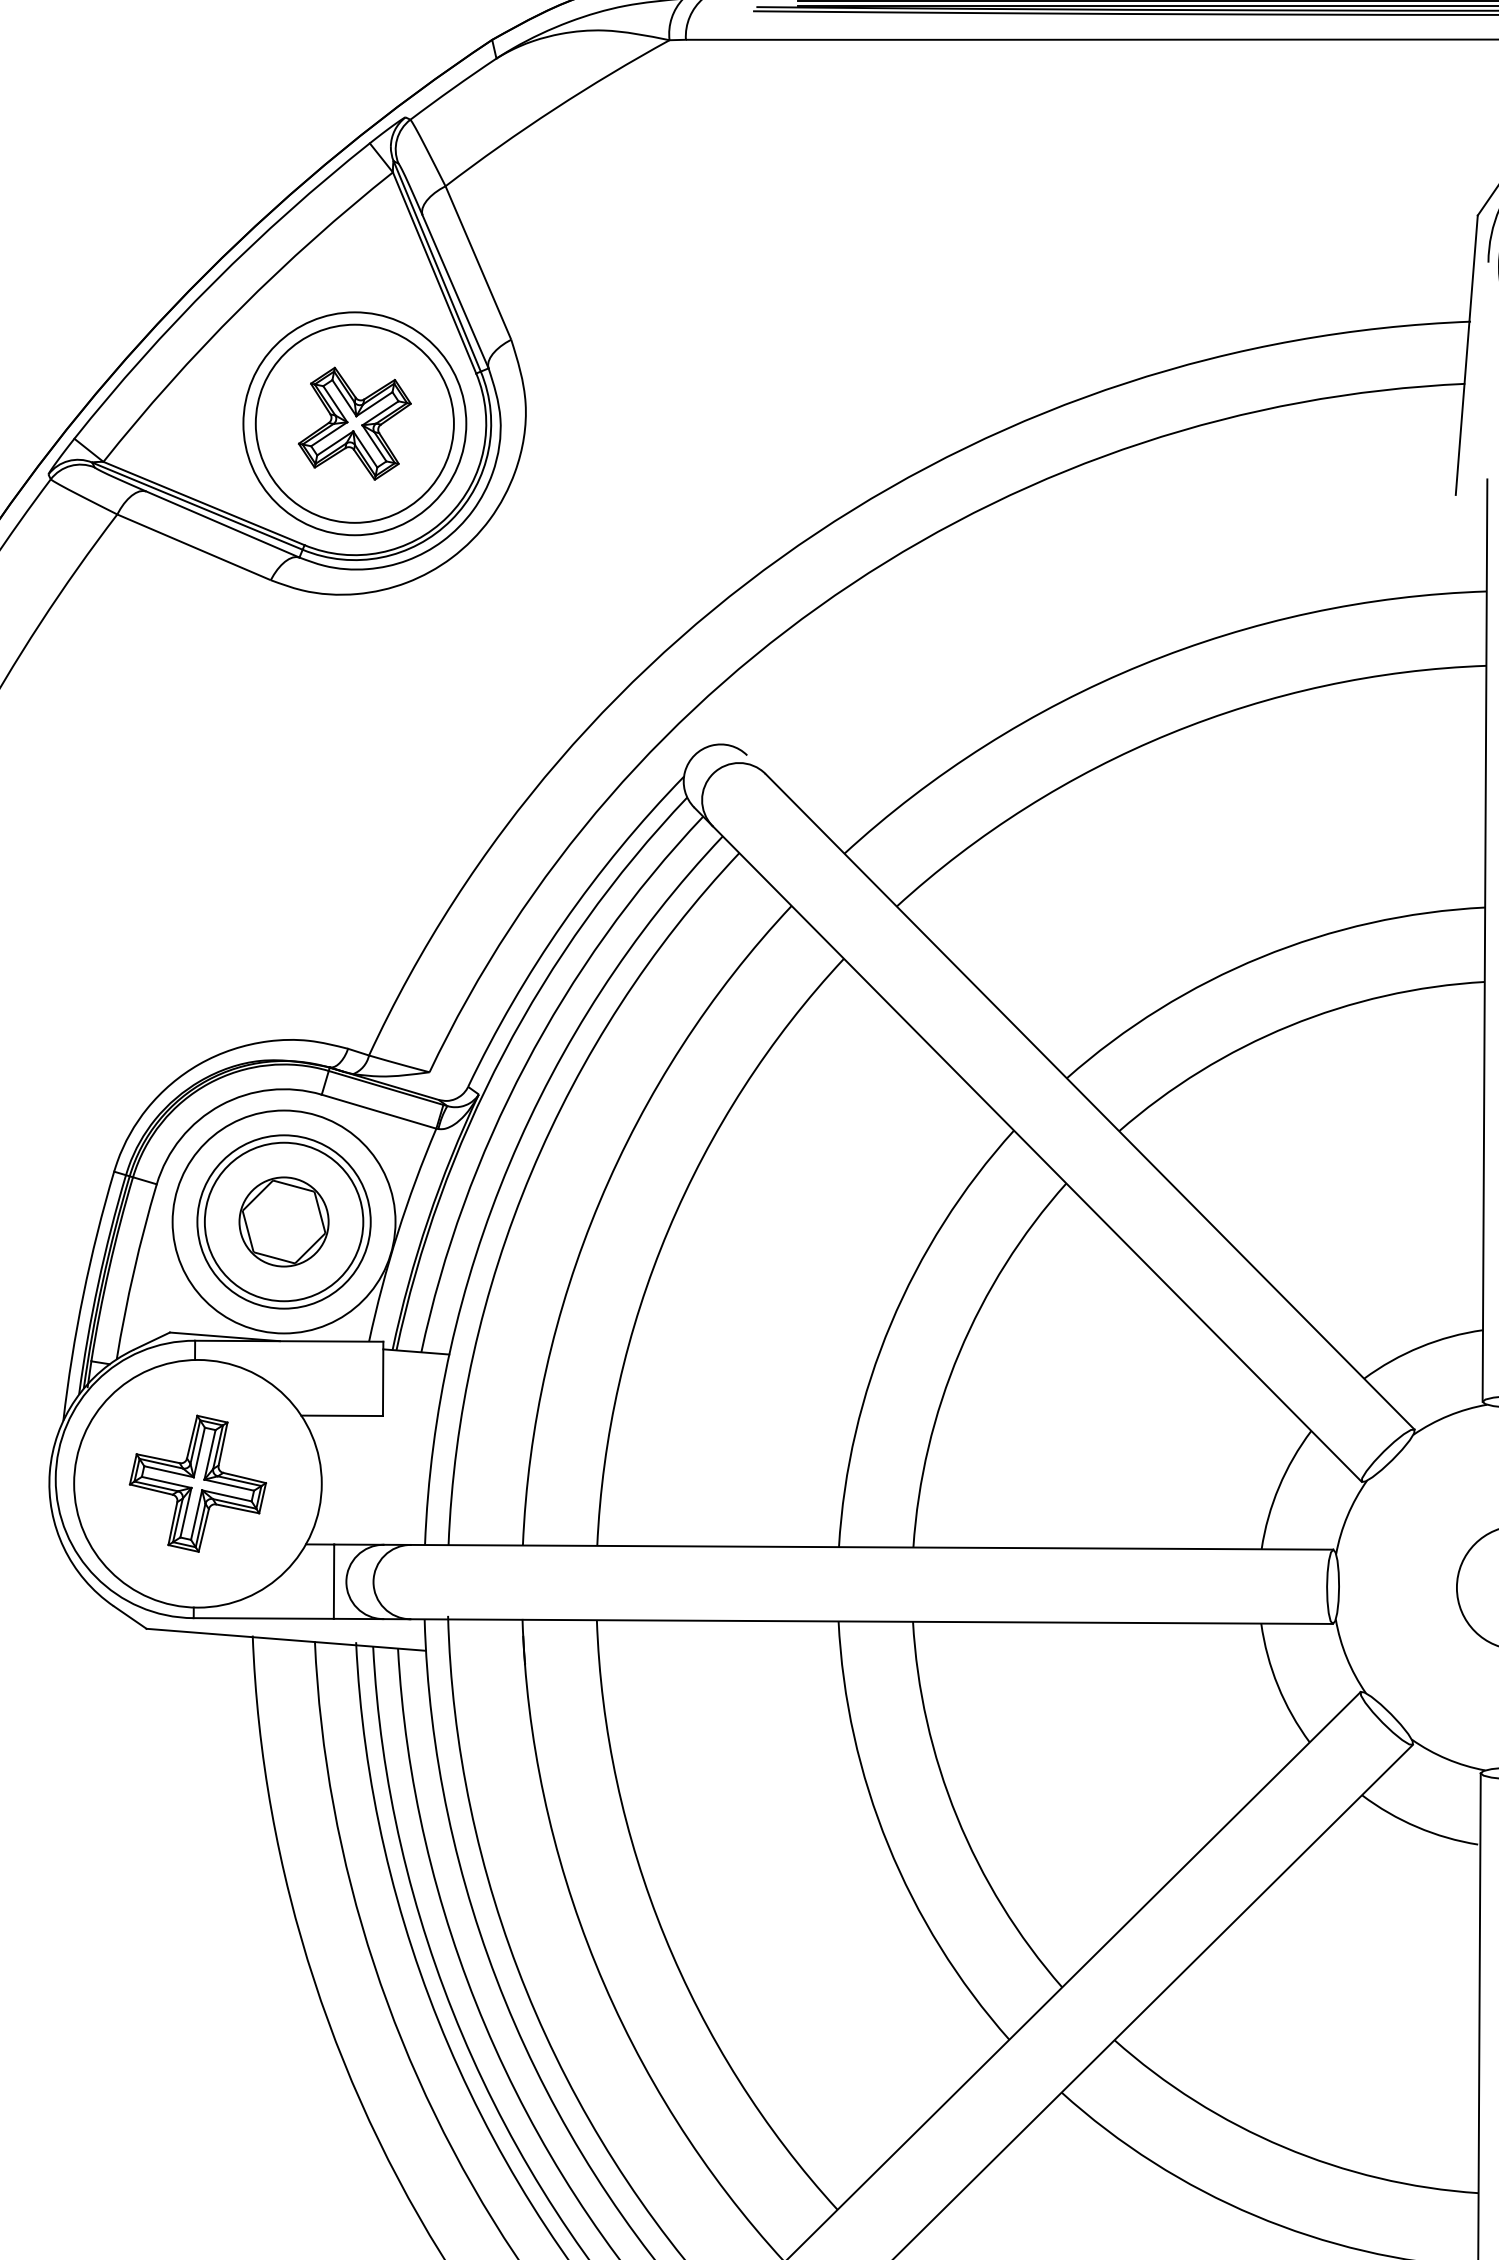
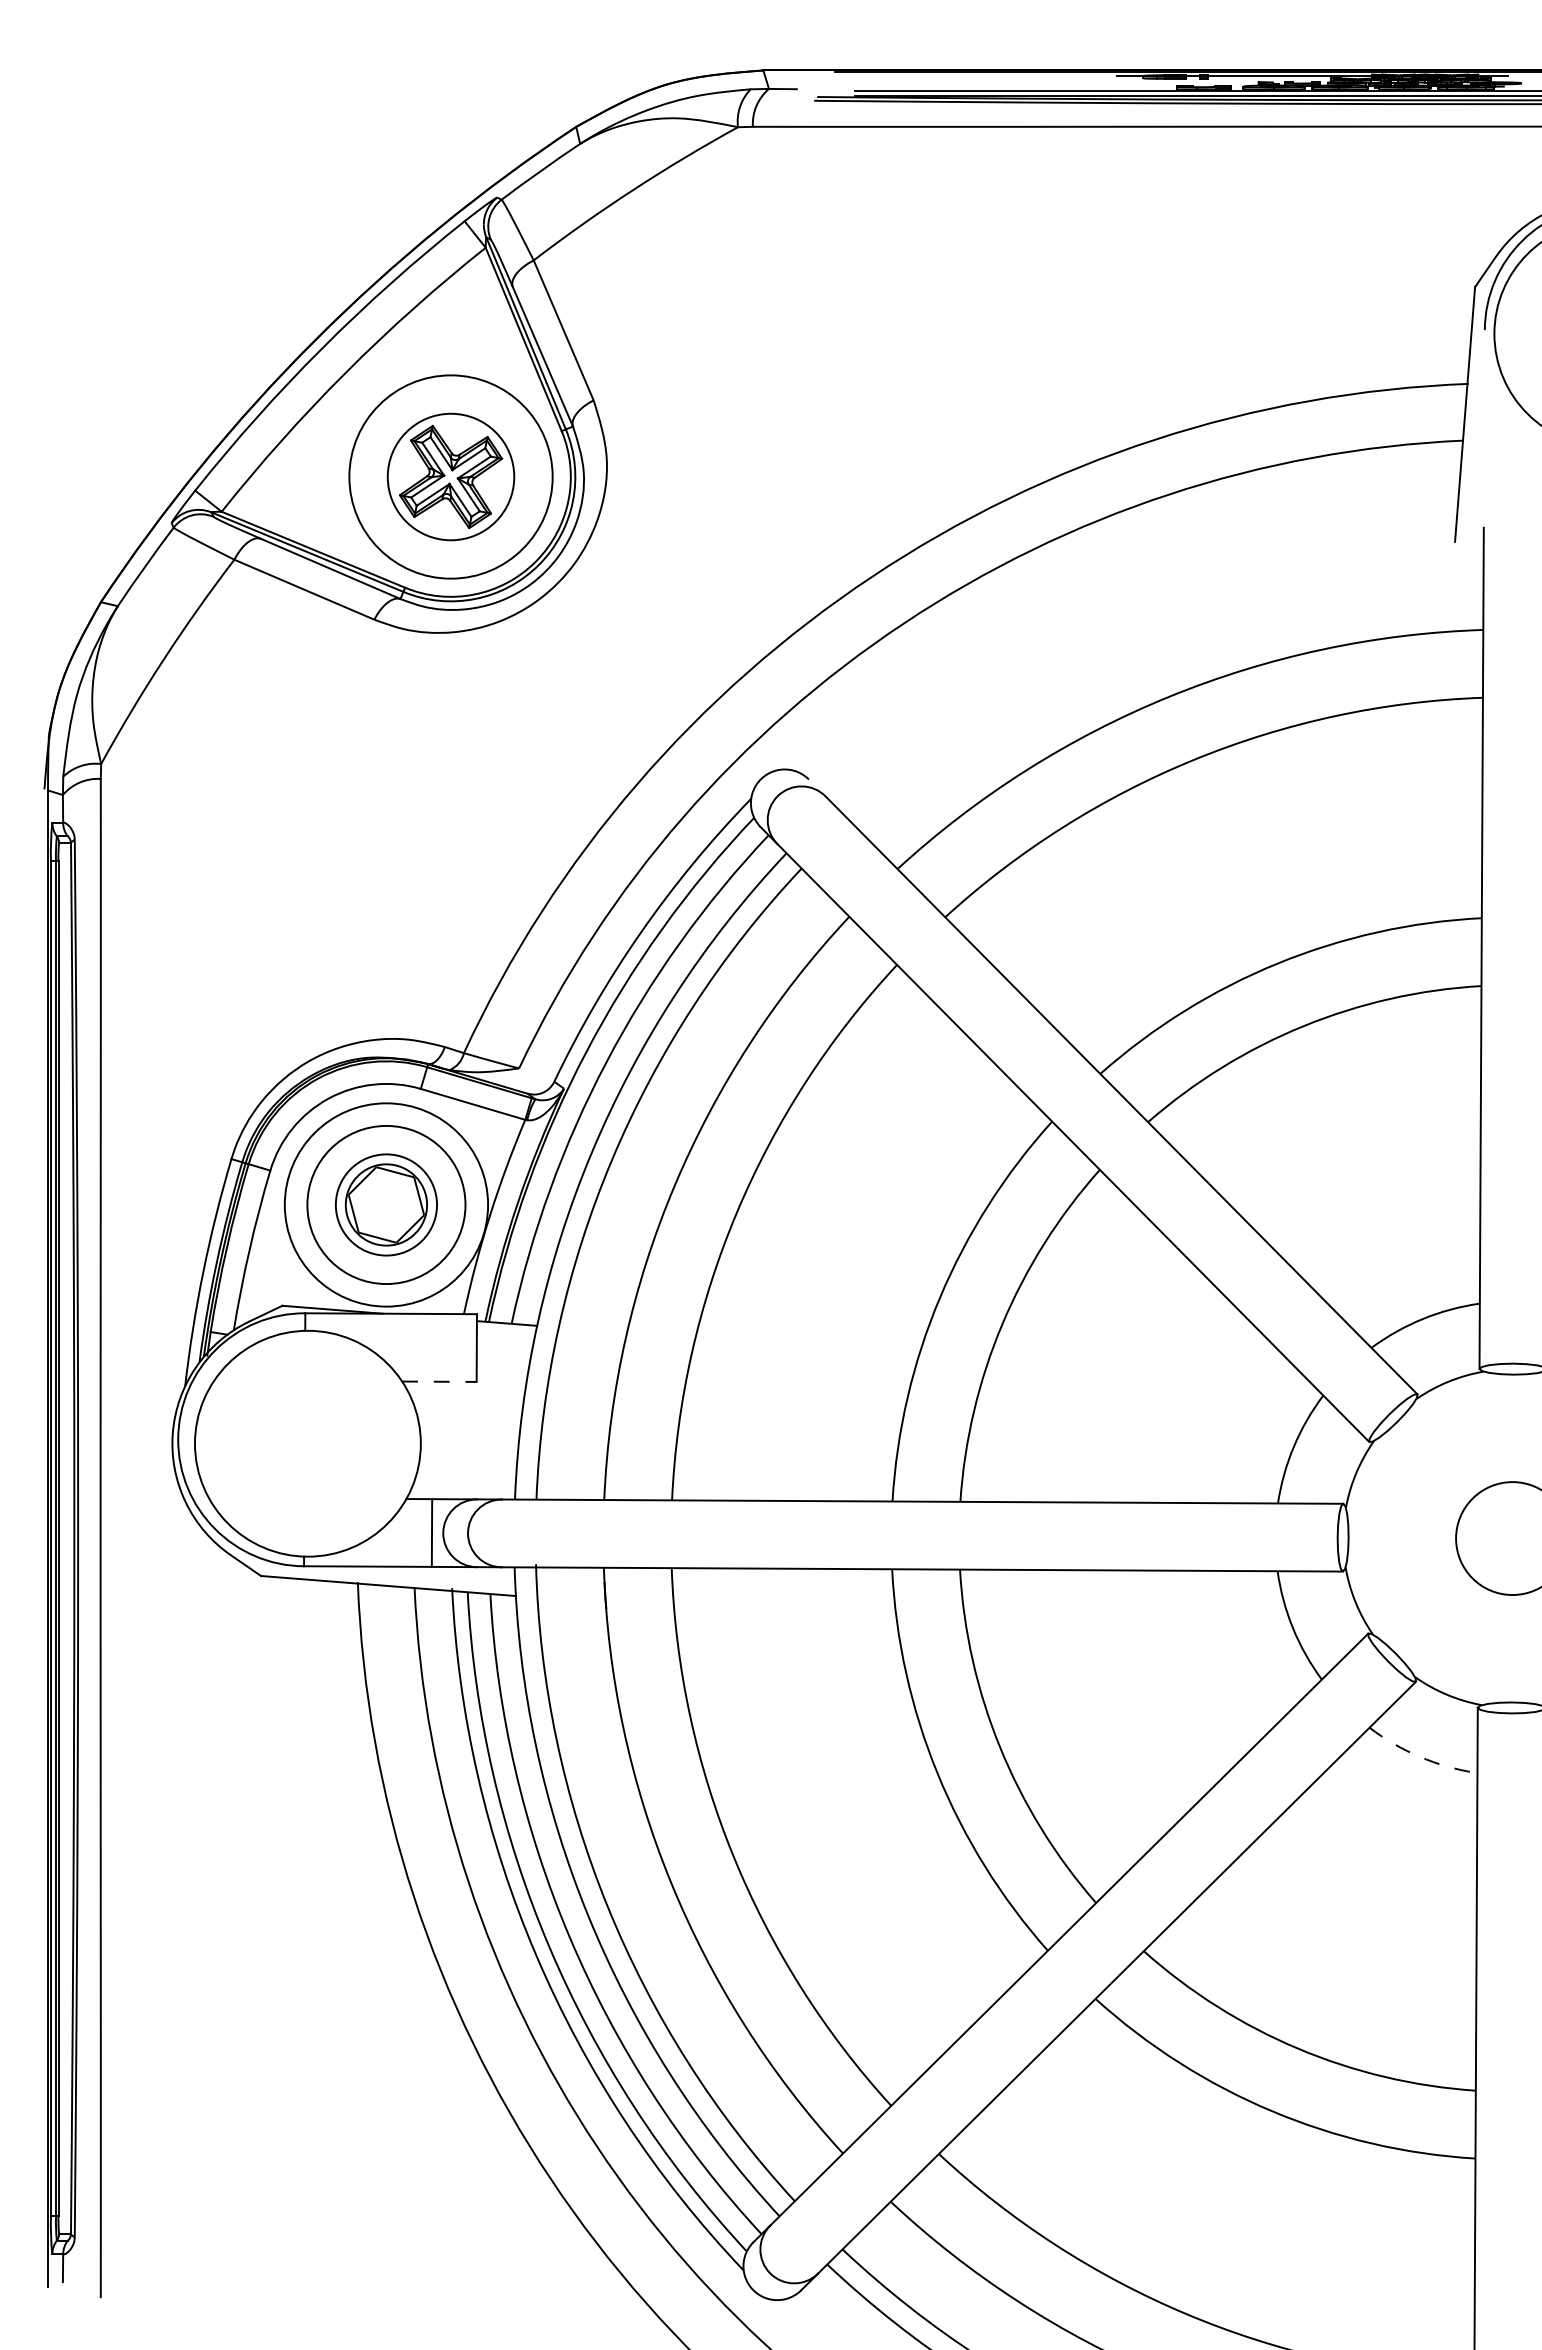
circle: (354, 423) -> (450, 476), size x0.7
circle: (284, 1221) -> (386, 1204), size x0.7
line: (342, 1415) -> (439, 1381), solid -> dashed
part: (197, 1483) -> (307, 1443), removed
arc: (1416, 1826) -> (1419, 1756), solid -> dashed

